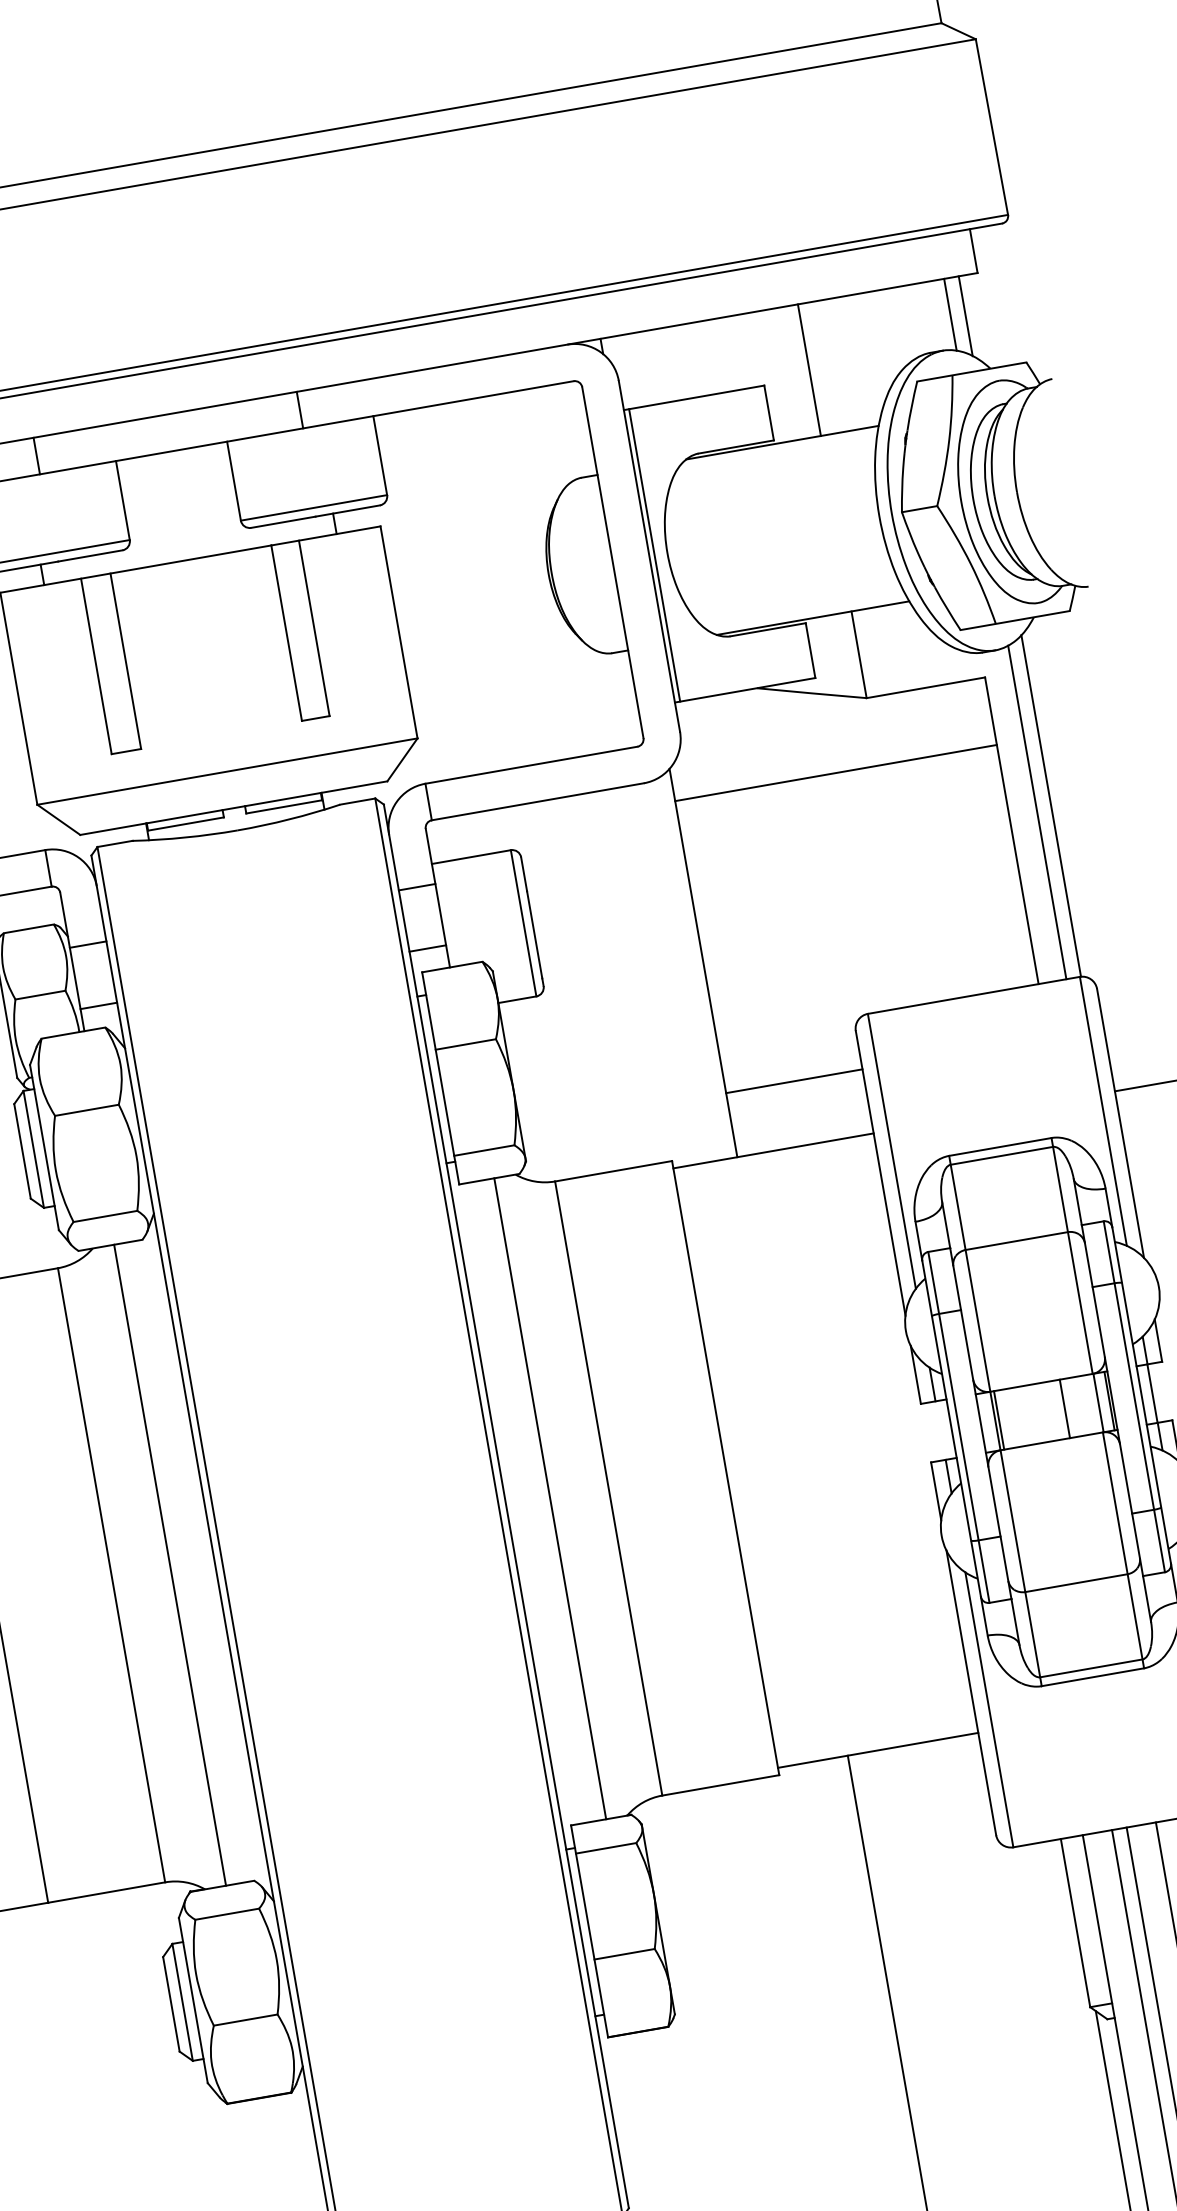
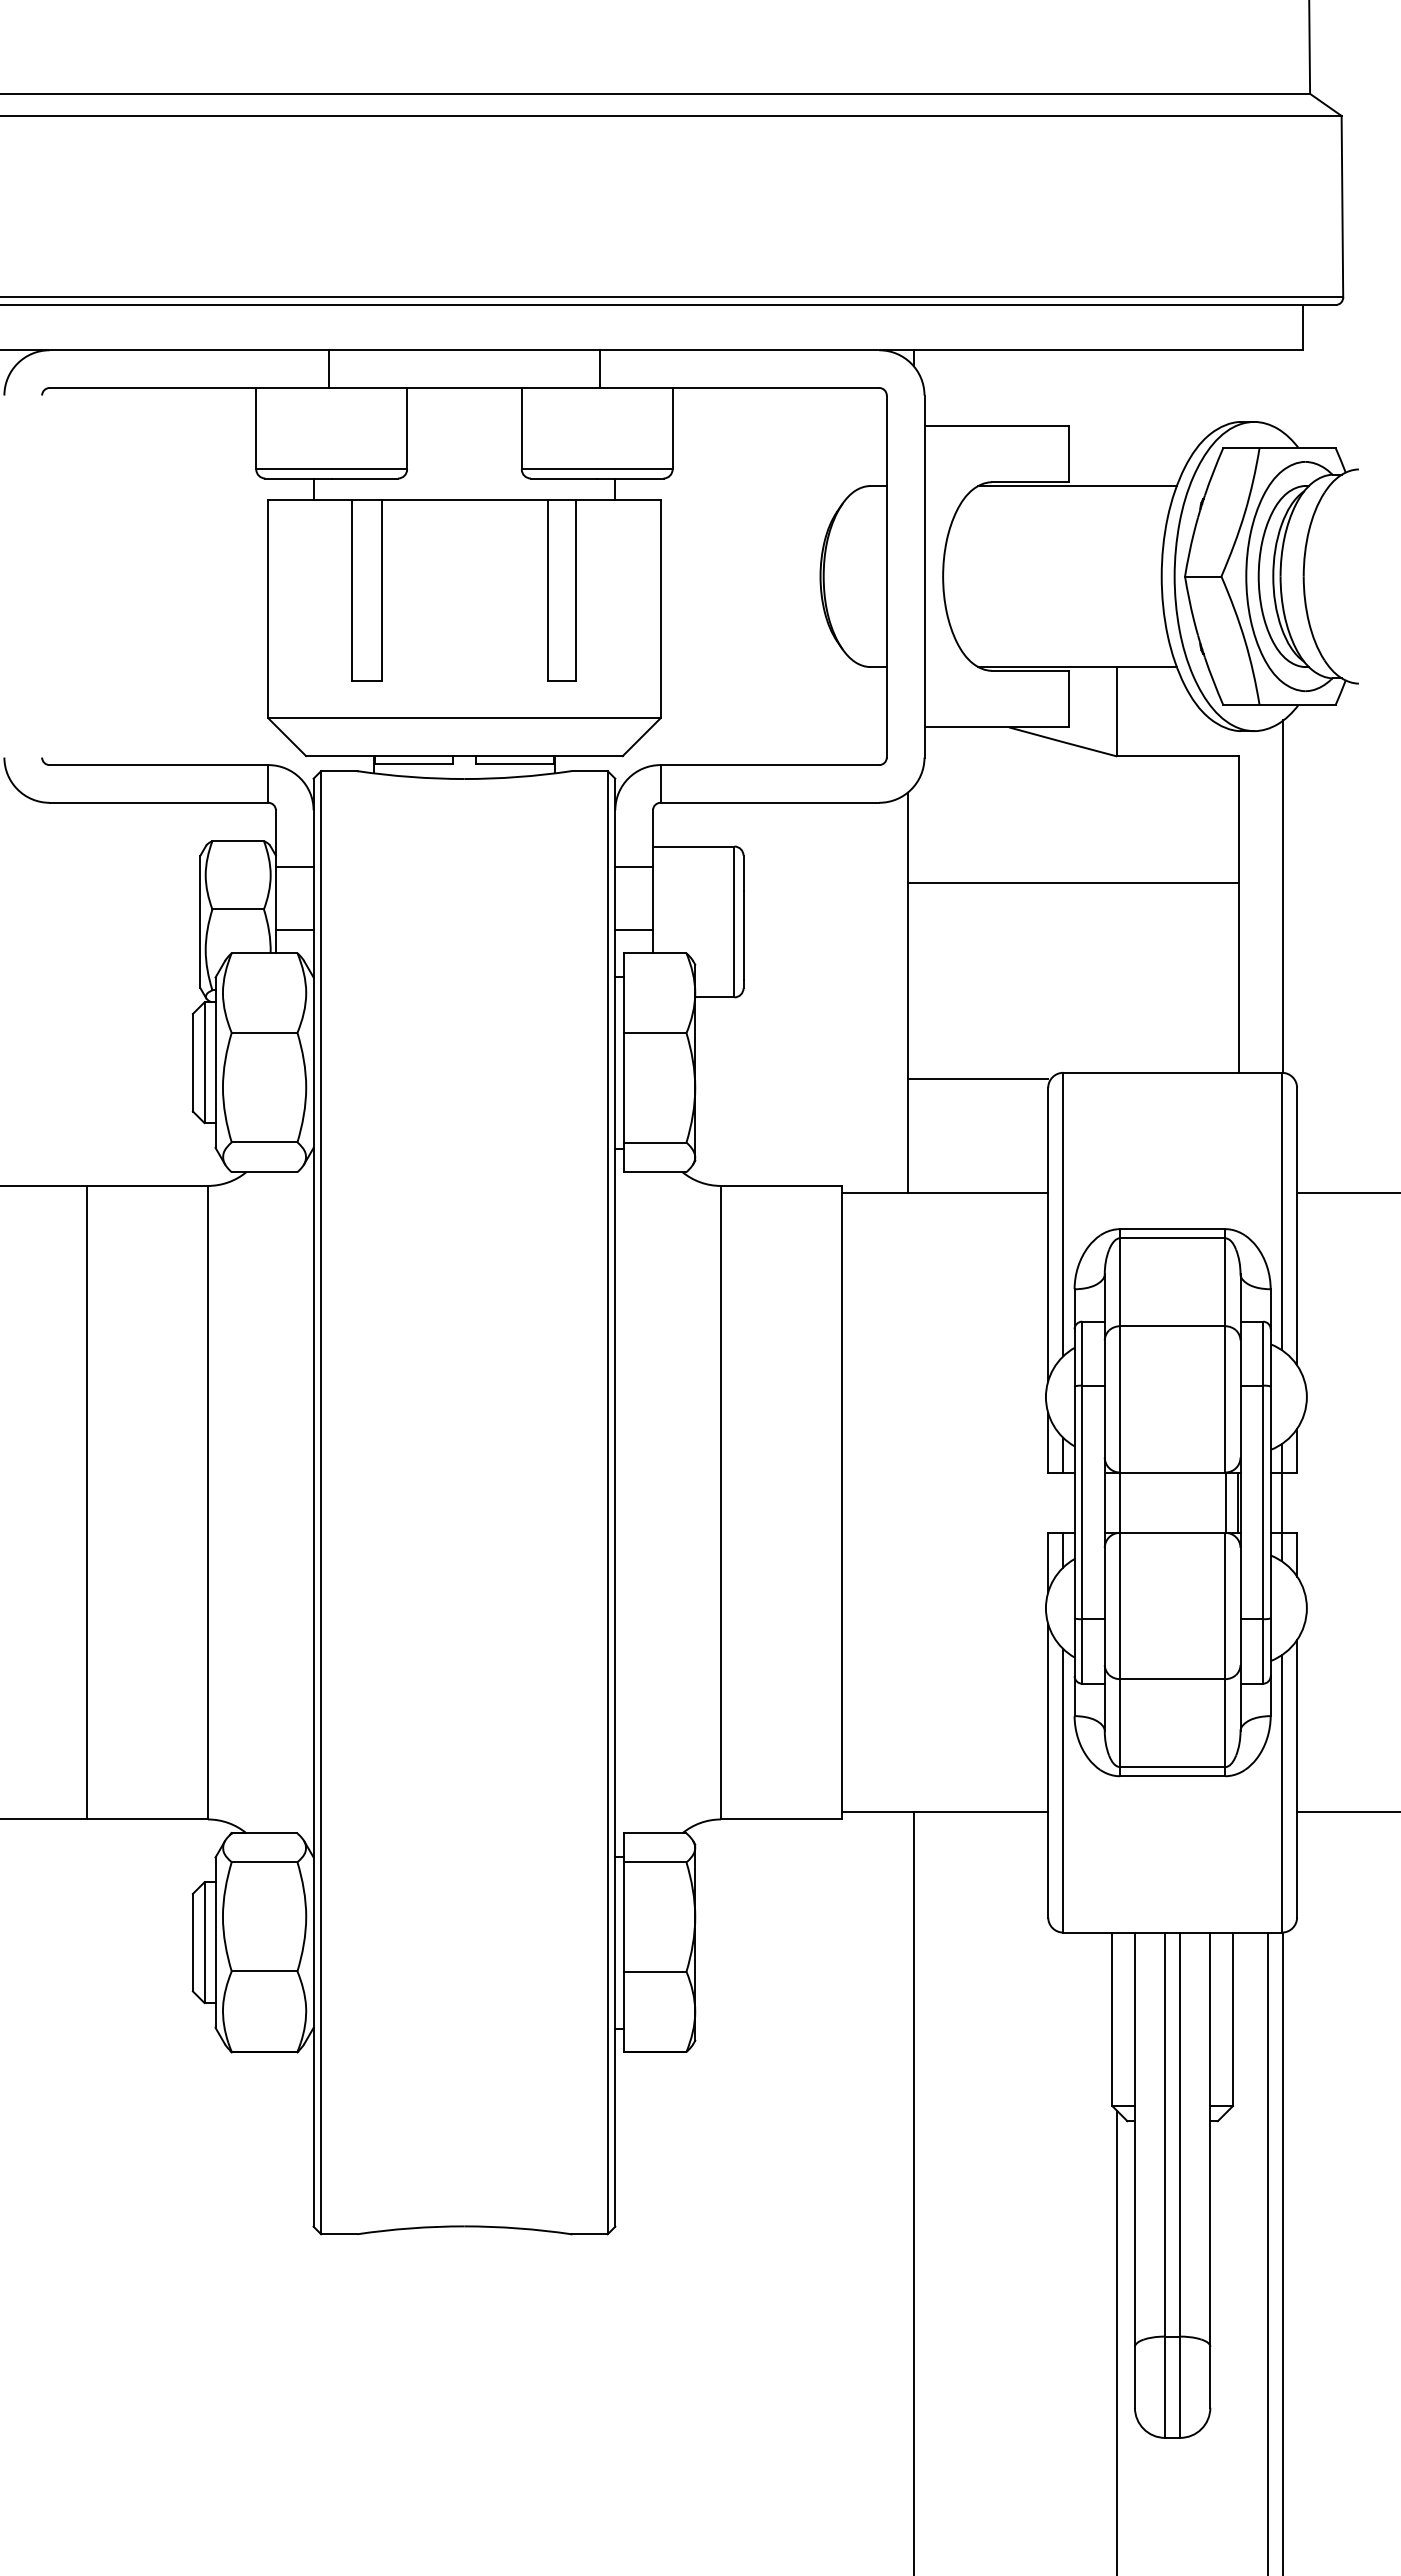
line: (950, 314) -> (1268, 387), removed
line: (966, 316) -> (1283, 391), removed
line: (809, 370) -> (1117, 418), removed
line: (654, 555) -> (929, 576), removed
line: (836, 773) -> (1073, 883), moved
line: (1037, 812) -> (1268, 900), removed
line: (793, 1081) -> (977, 1079), moved
line: (1064, 1408) -> (1191, 1502), removed
line: (998, 1420) -> (1123, 1502), removed
line: (550, 1498) -> (660, 1502), removed
line: (170, 1564) -> (268, 1502), removed

